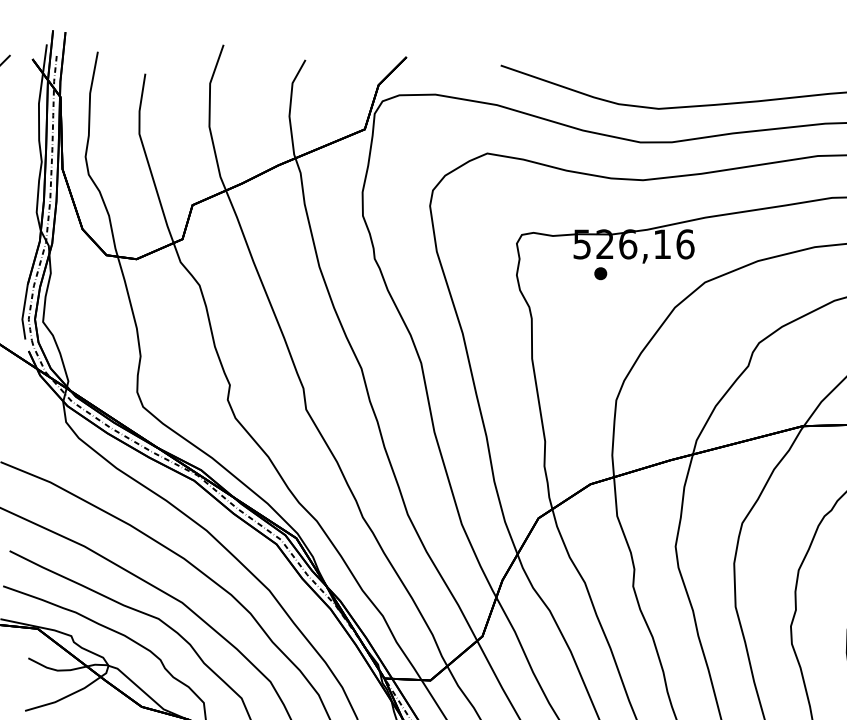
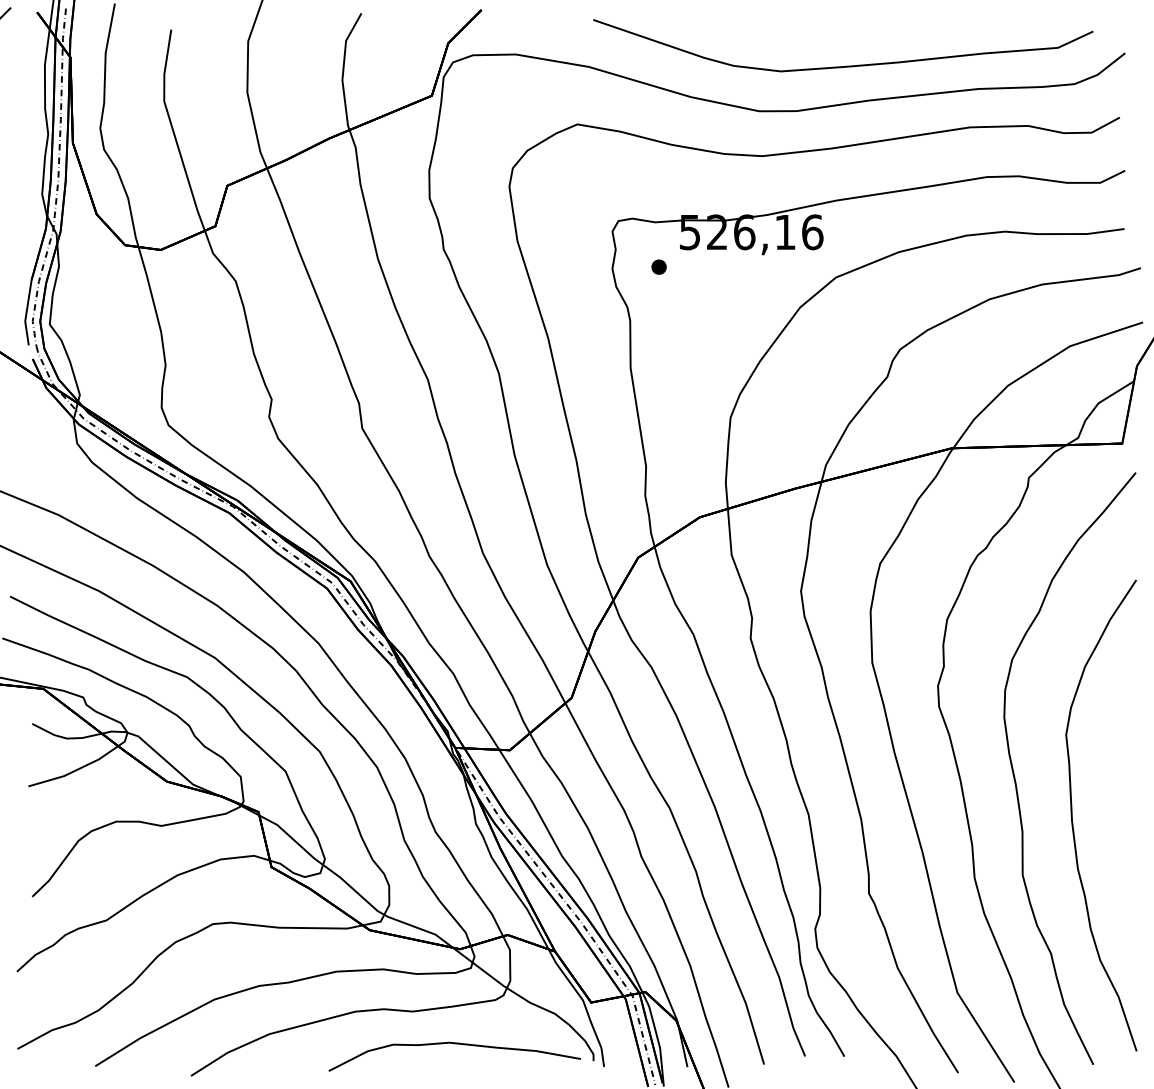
part: (600, 273) -> (658, 266), moved

